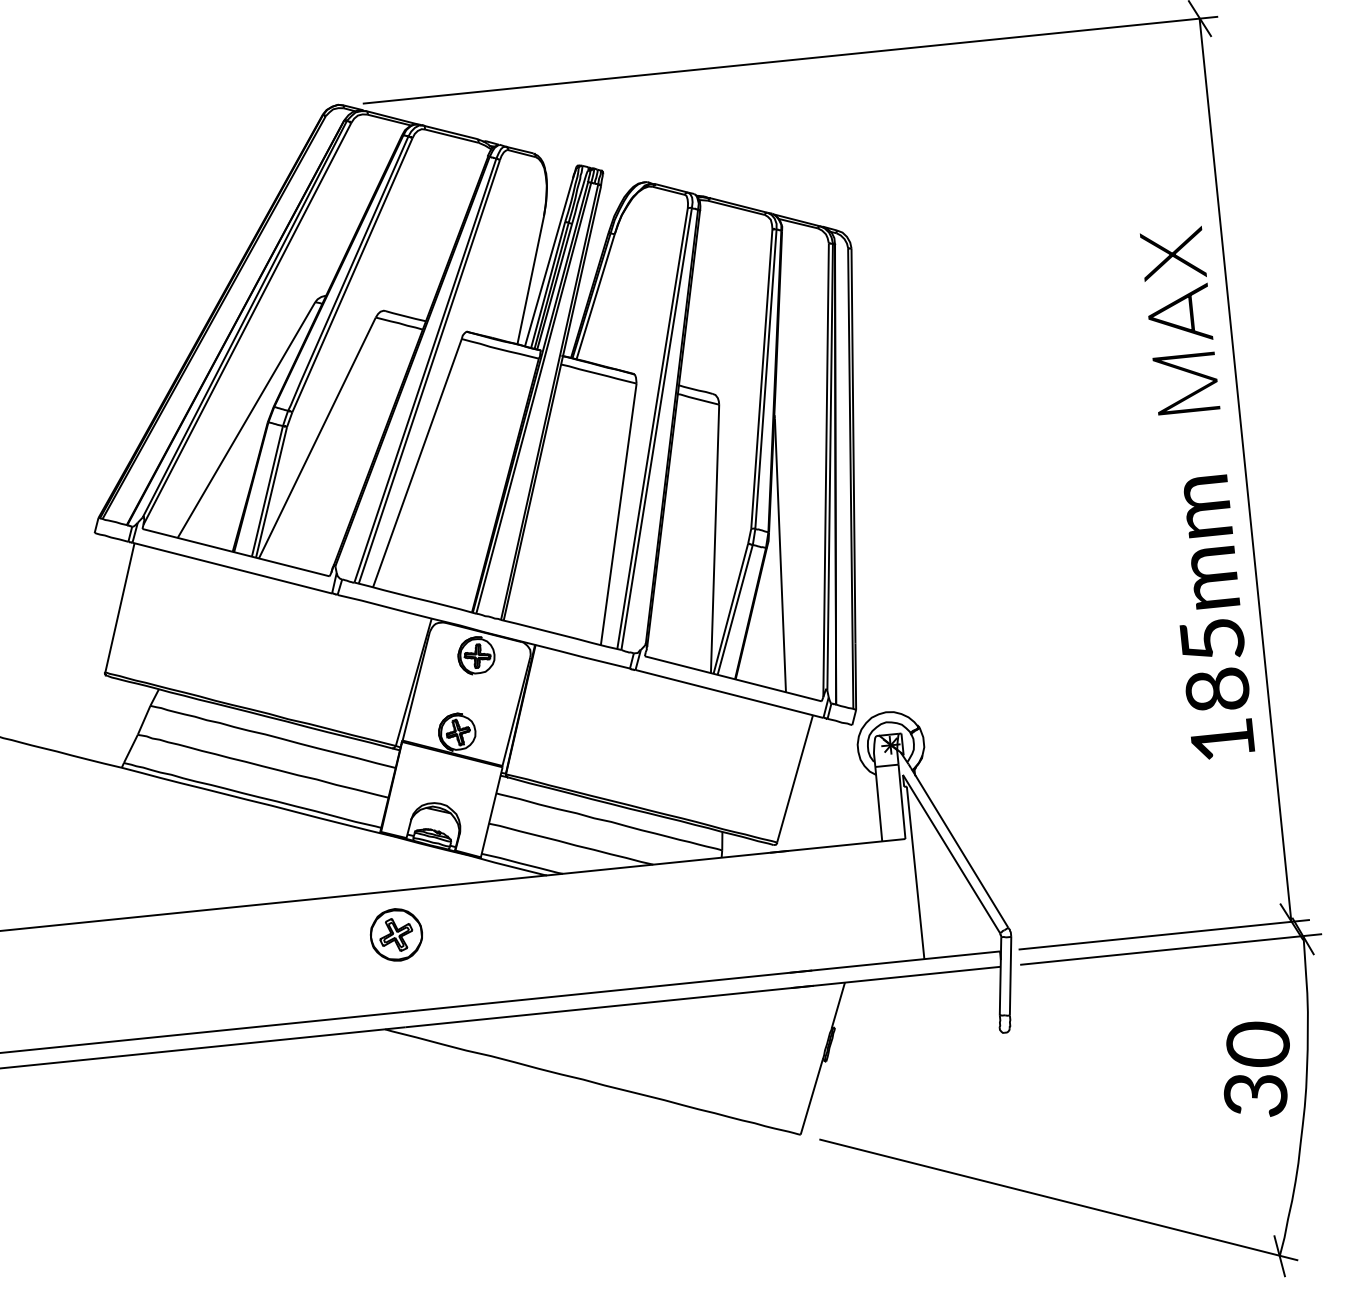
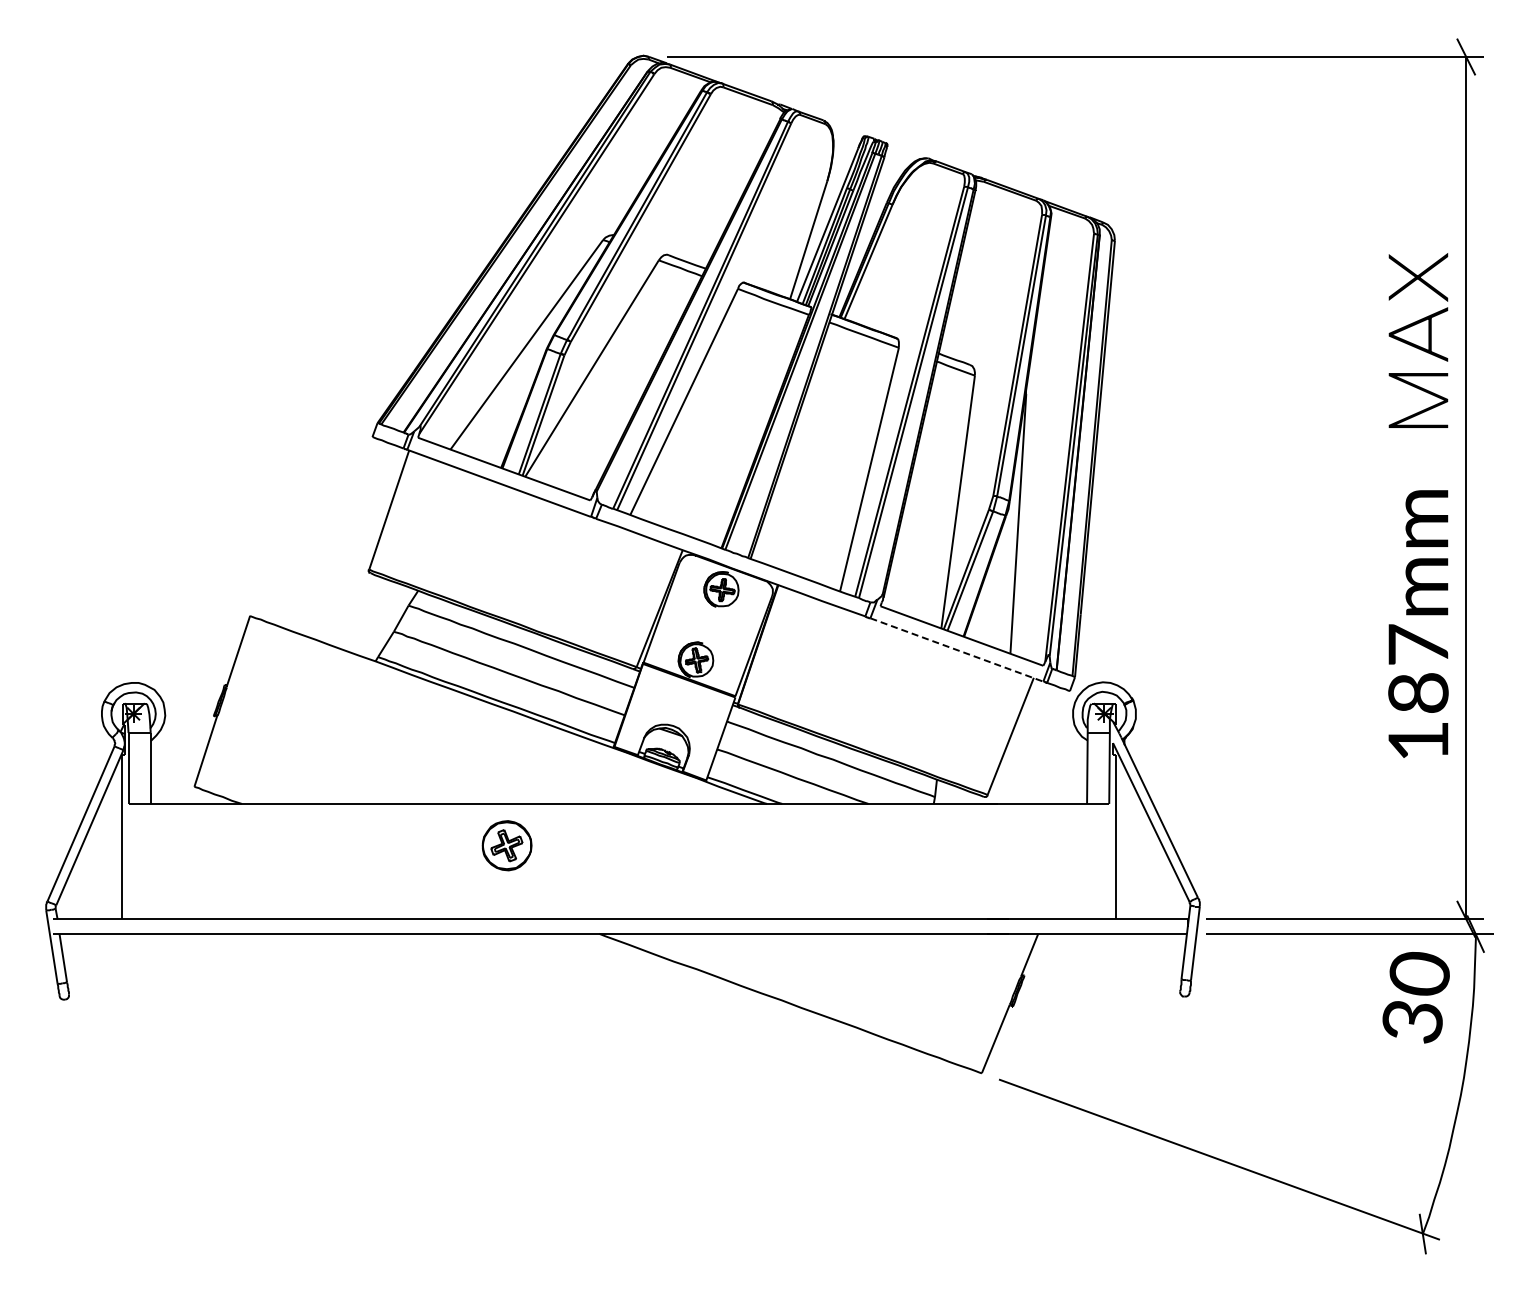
text: (1212, 639) -> (1418, 644), 185mm -> 187mm
line: (730, 694) -> (957, 650), solid -> dashed
part: (395, 934) -> (506, 845), moved
text: (1256, 1069) -> (1415, 997), moved

